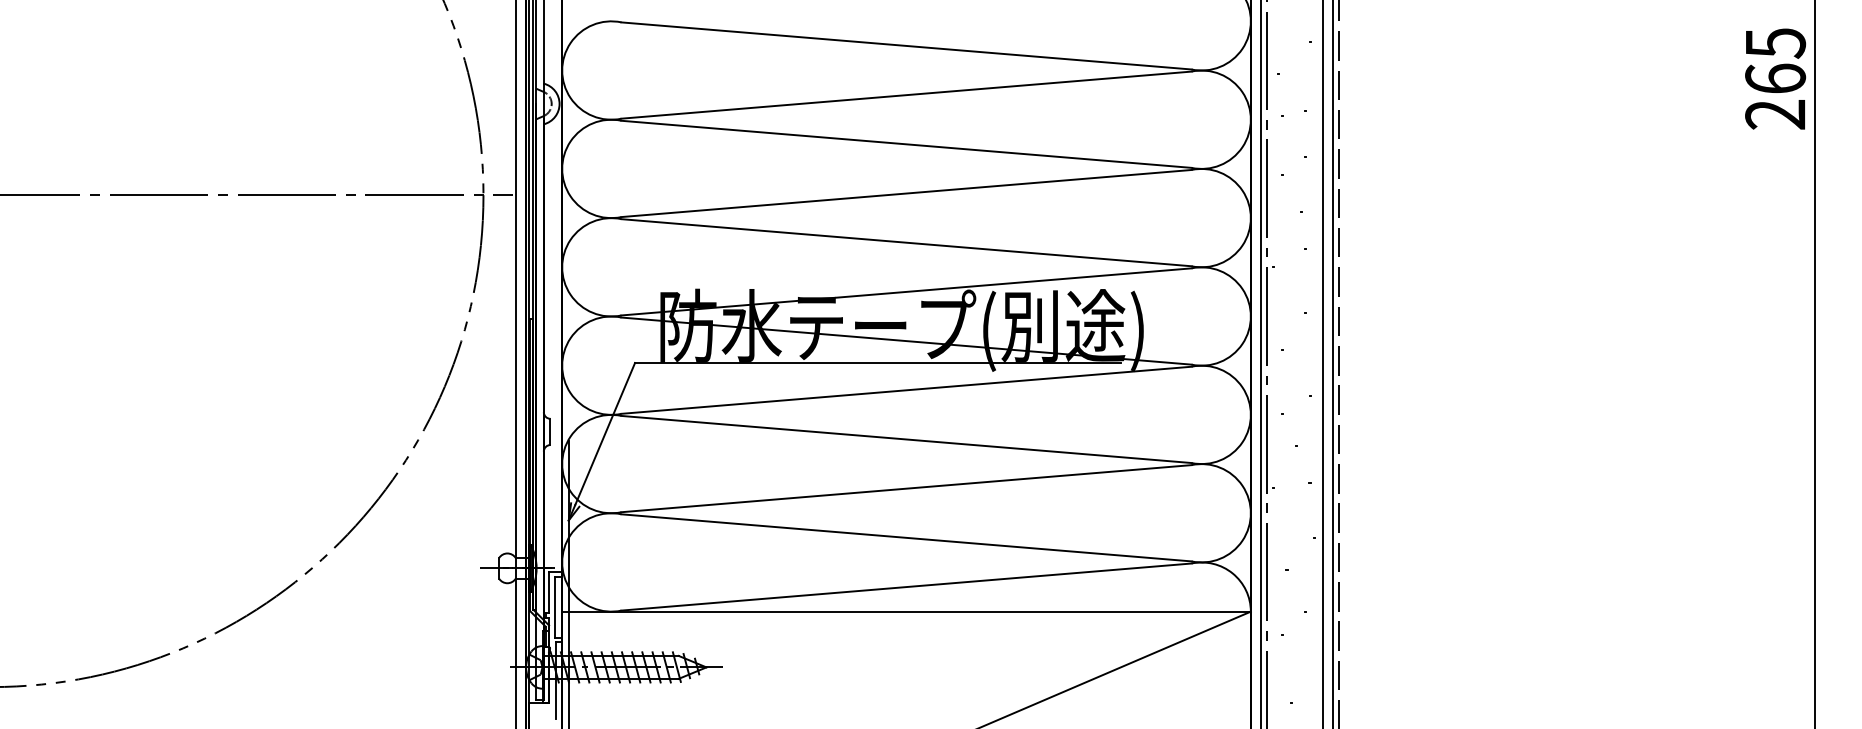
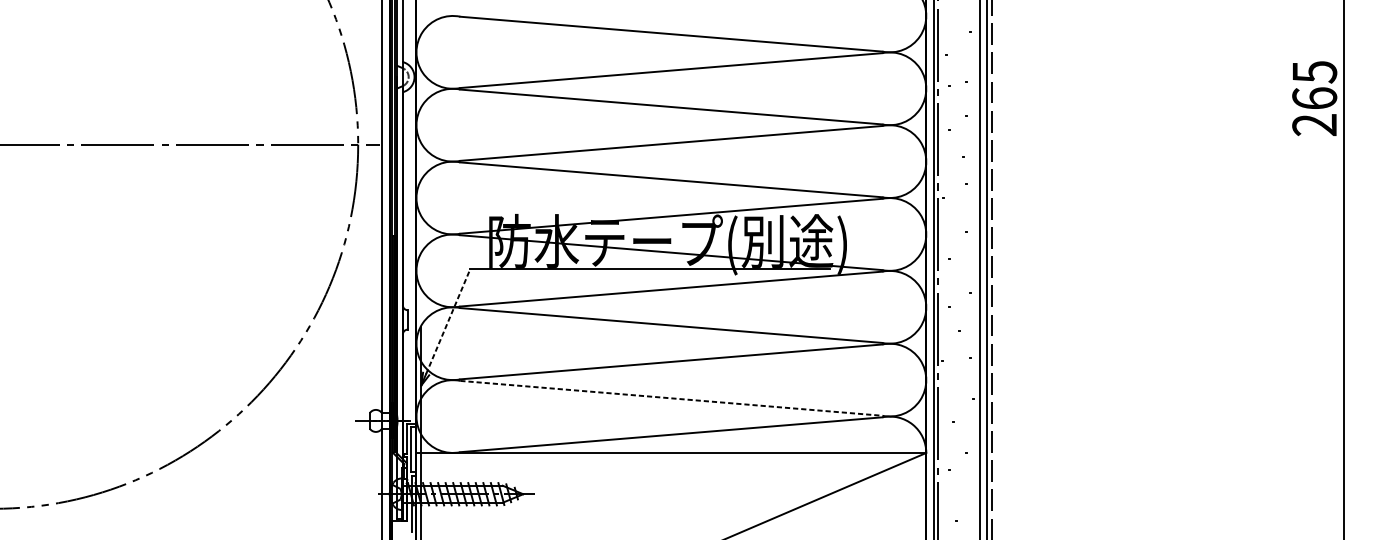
text: (1775, 78) -> (1314, 98), moved
line: (605, 433) -> (448, 321), solid -> dashed
line: (907, 537) -> (672, 398), solid -> dashed

